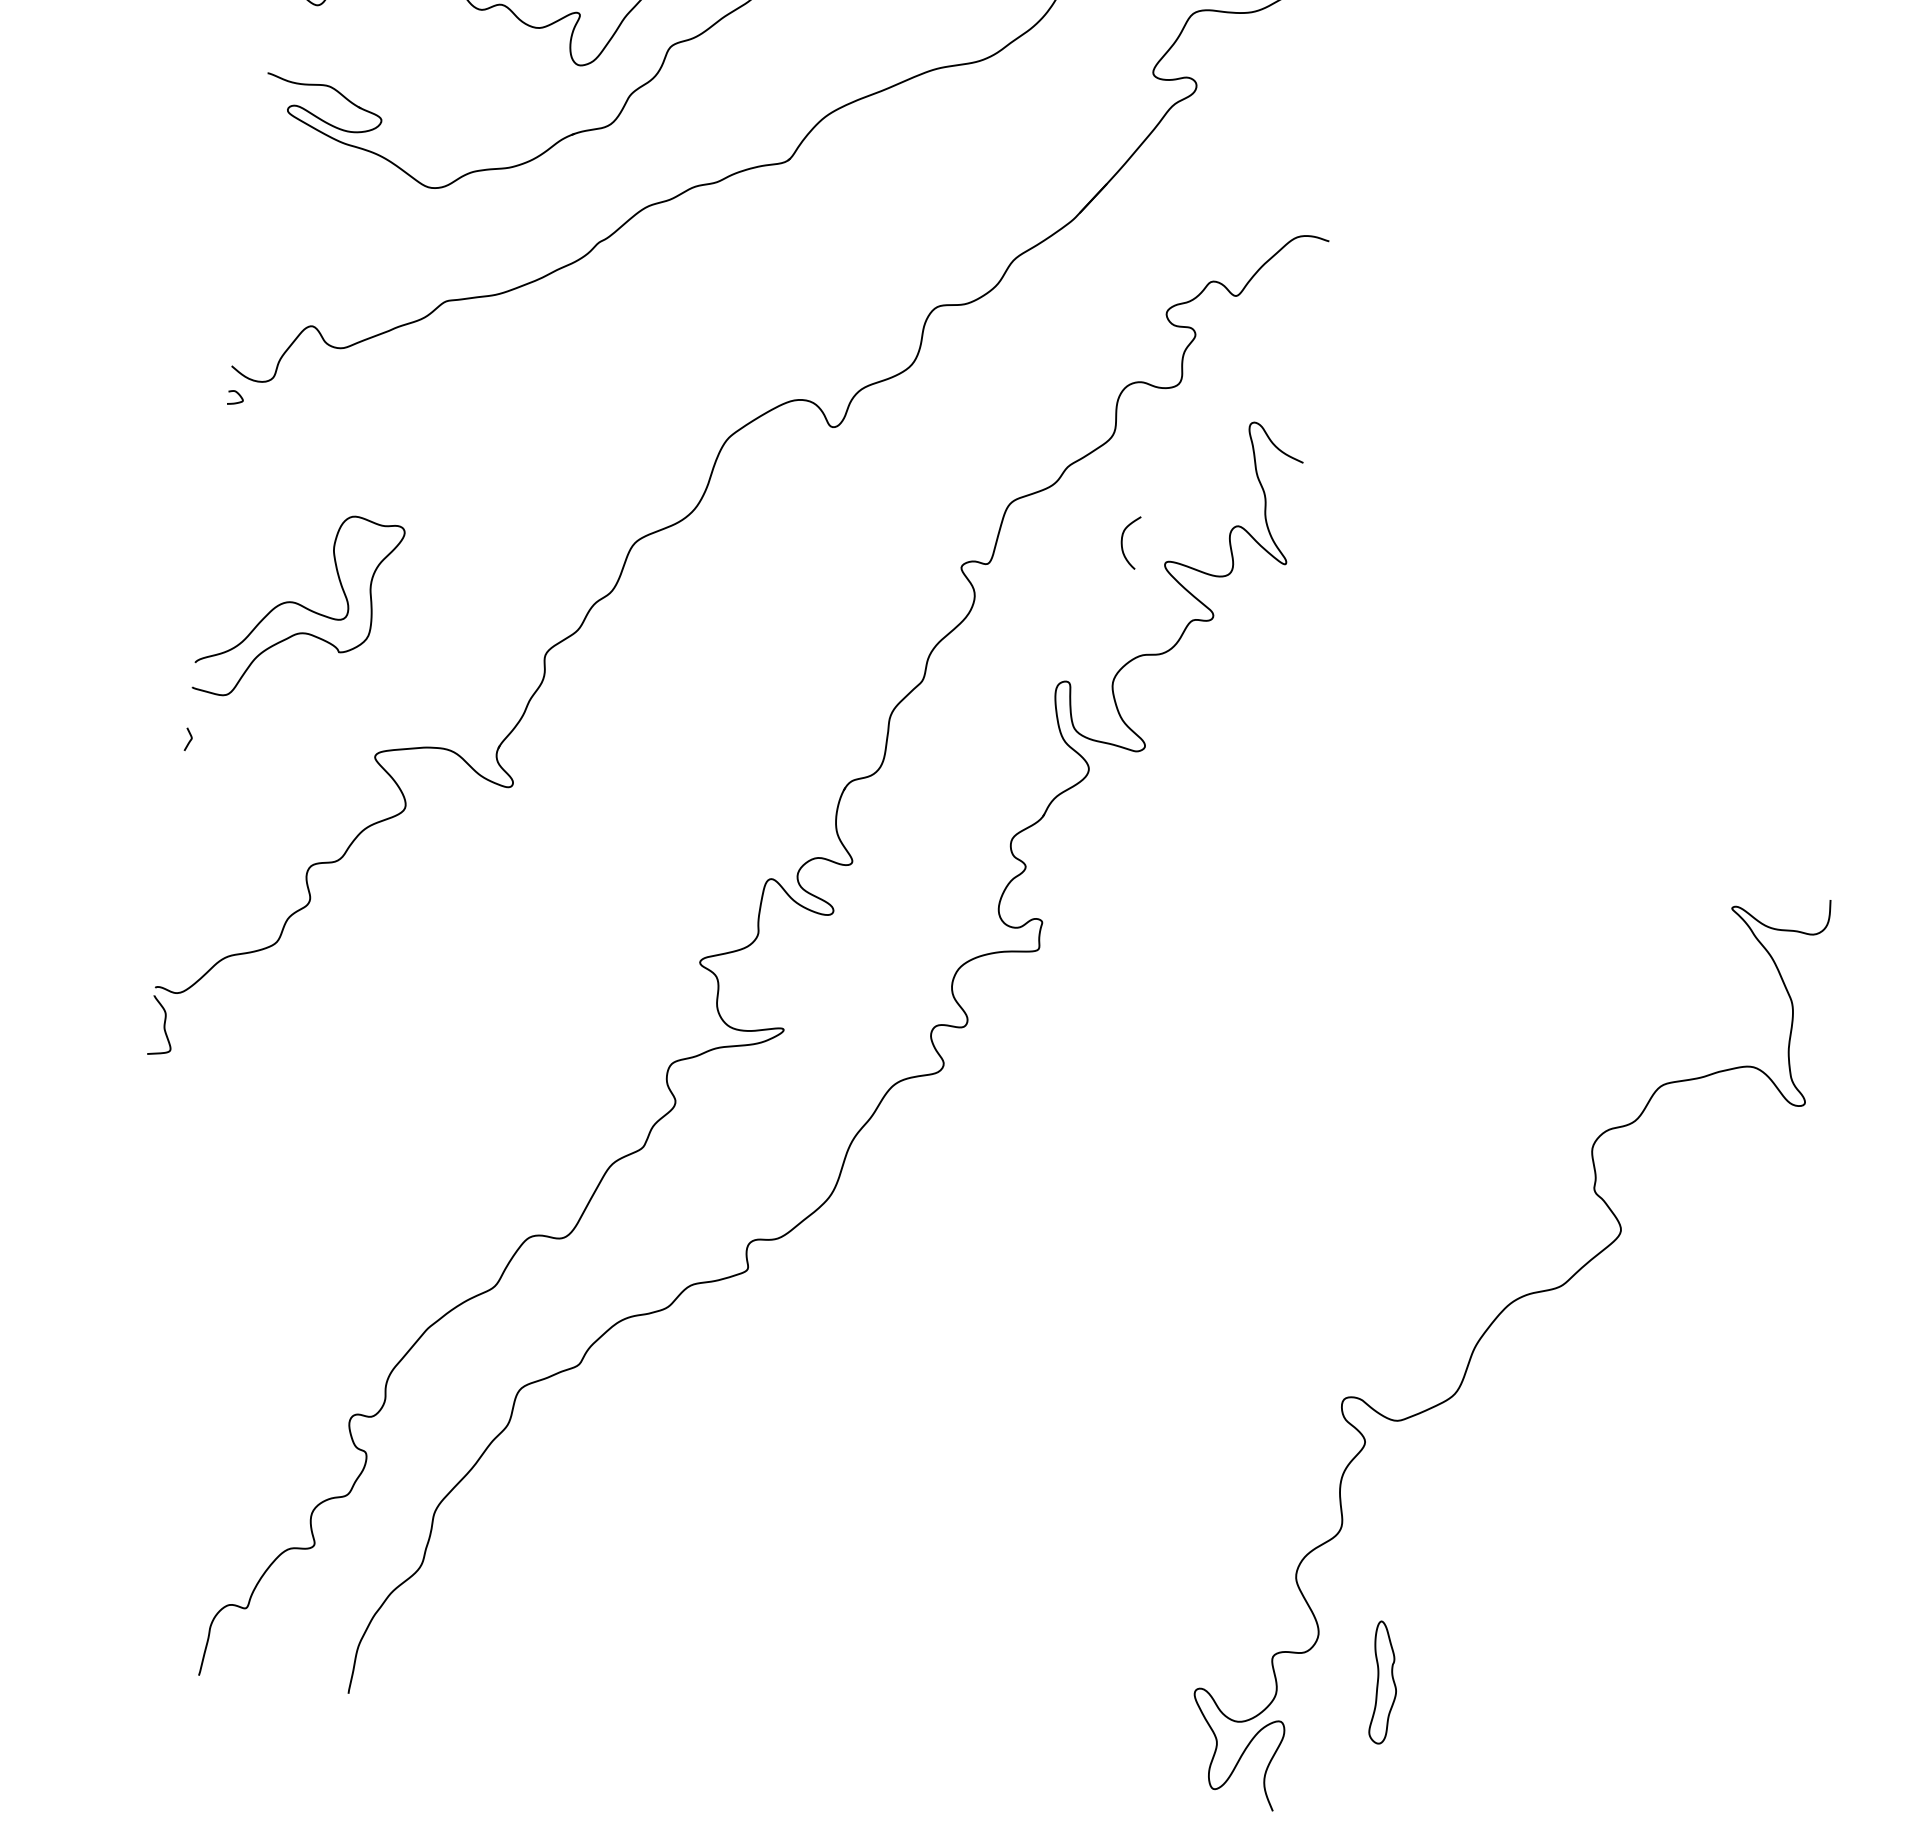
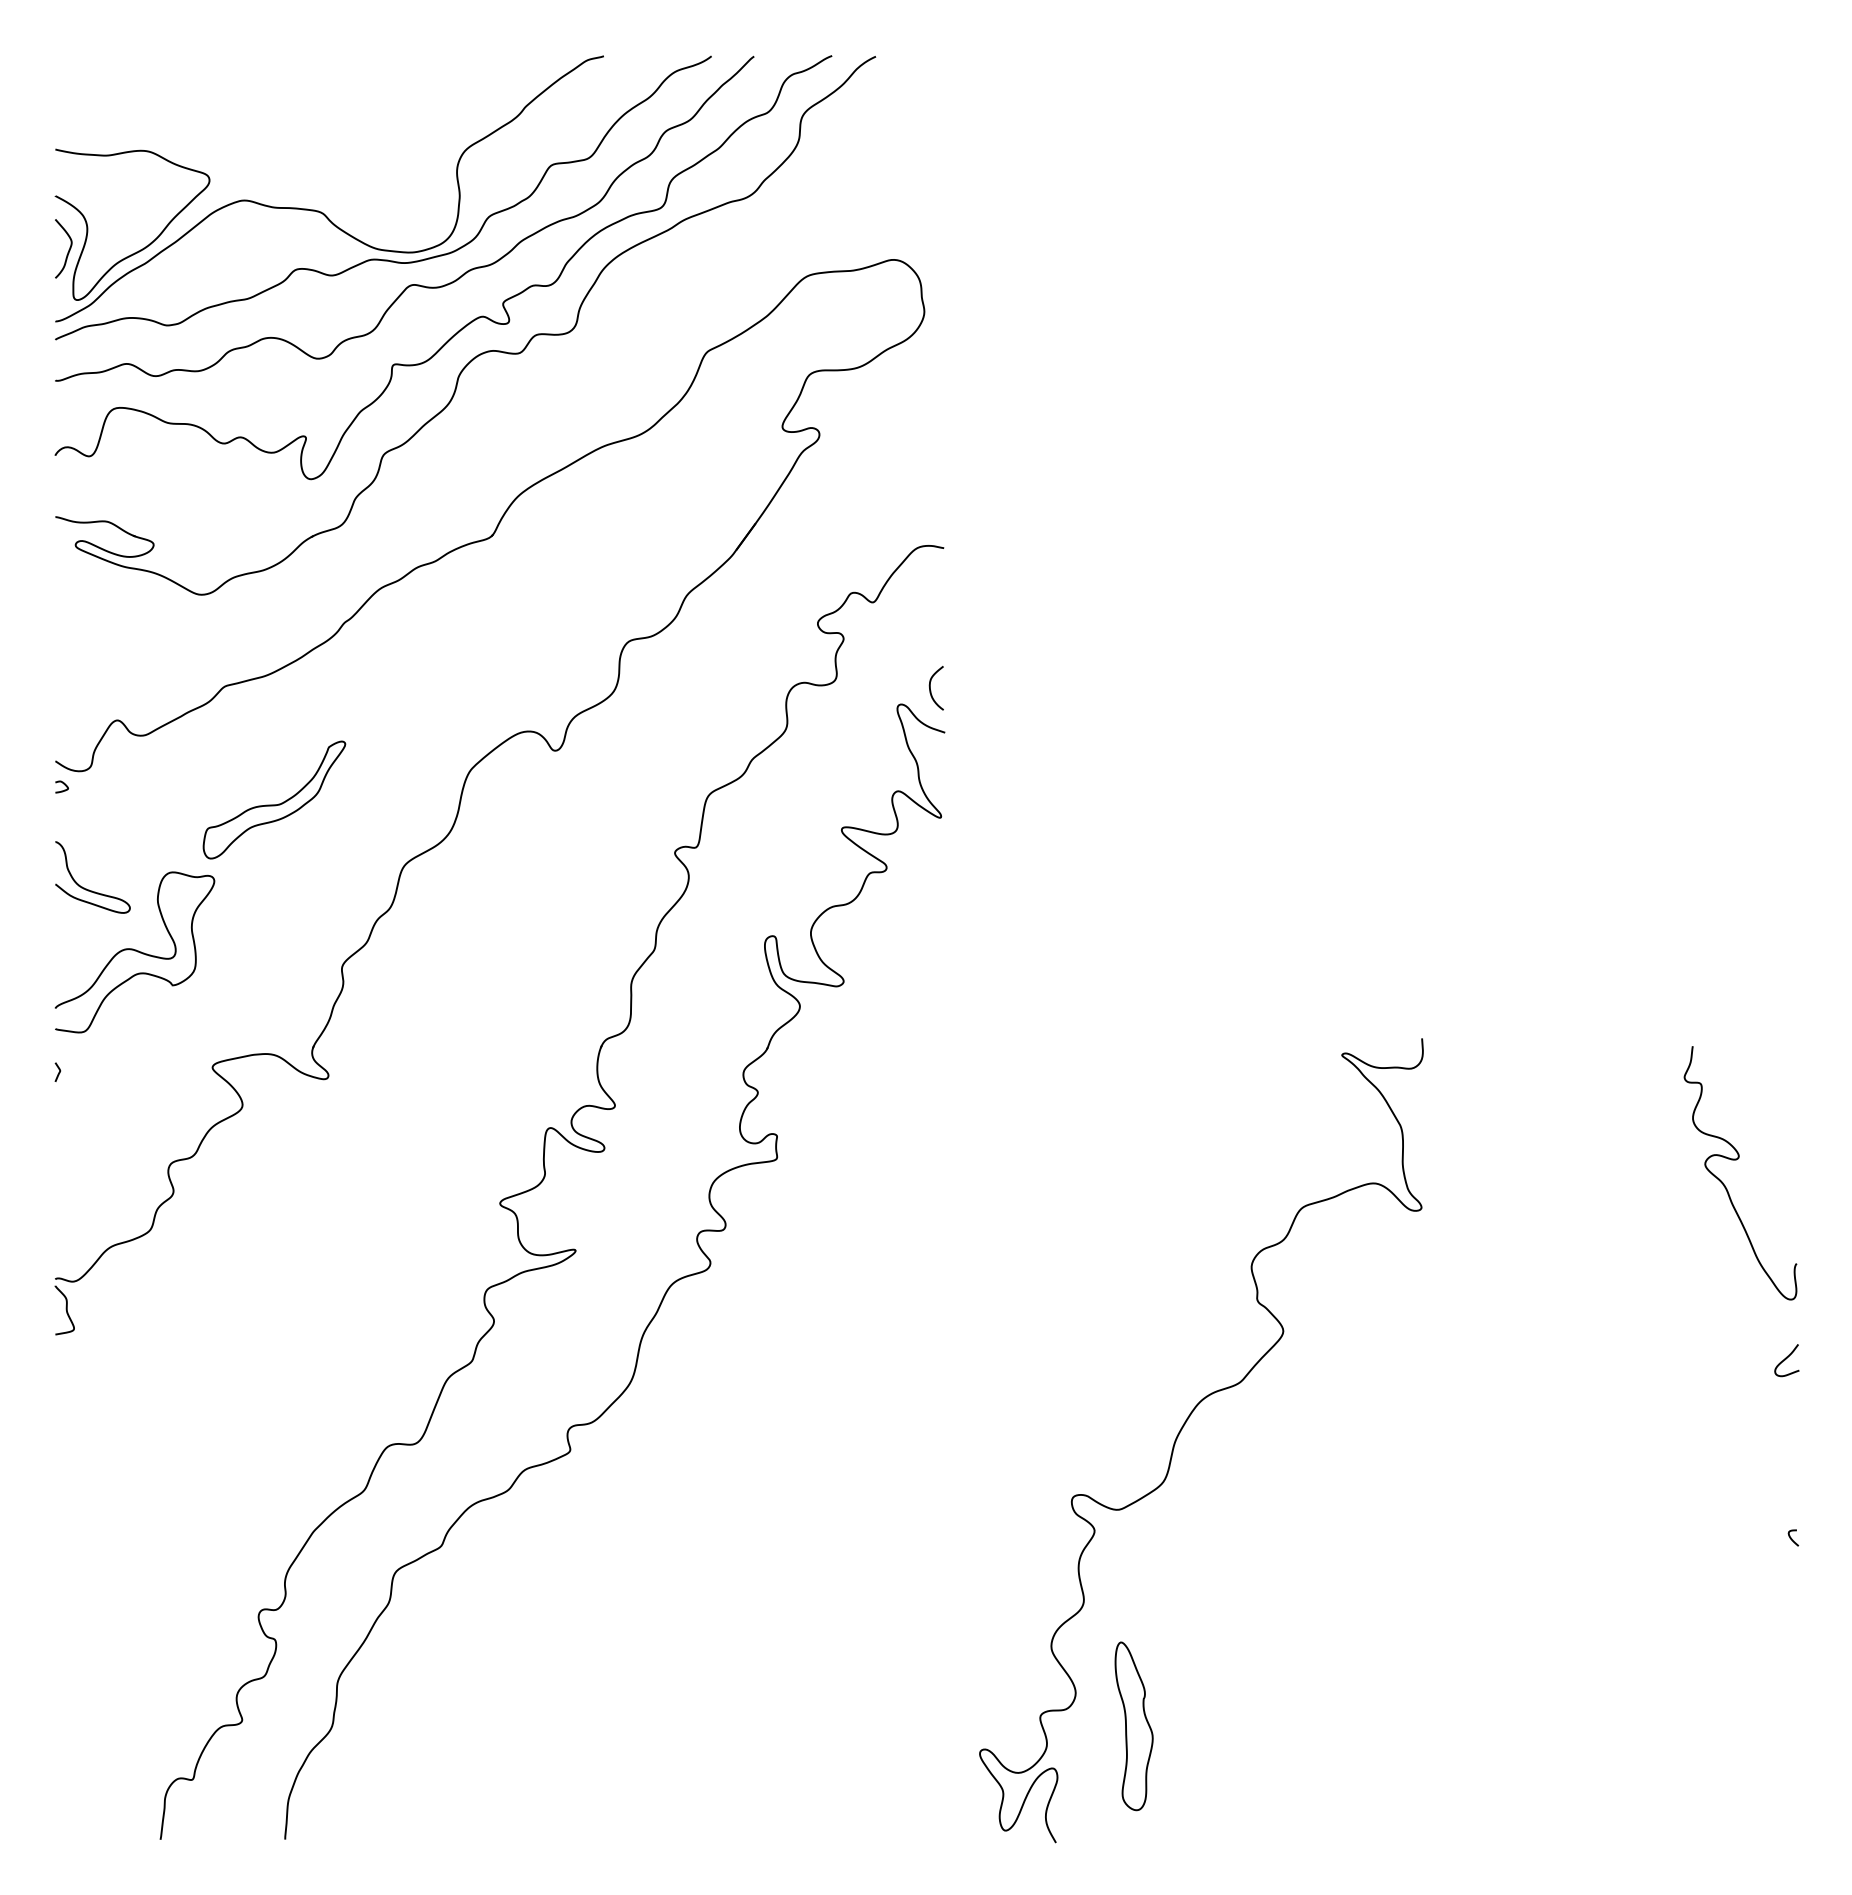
part: (488, 444) -> (274, 799), added
curve: (253, 525) -> (89, 889), added
curve: (1123, 544) -> (931, 690), moved
part: (1382, 1683) -> (1133, 1726), size x1.67

